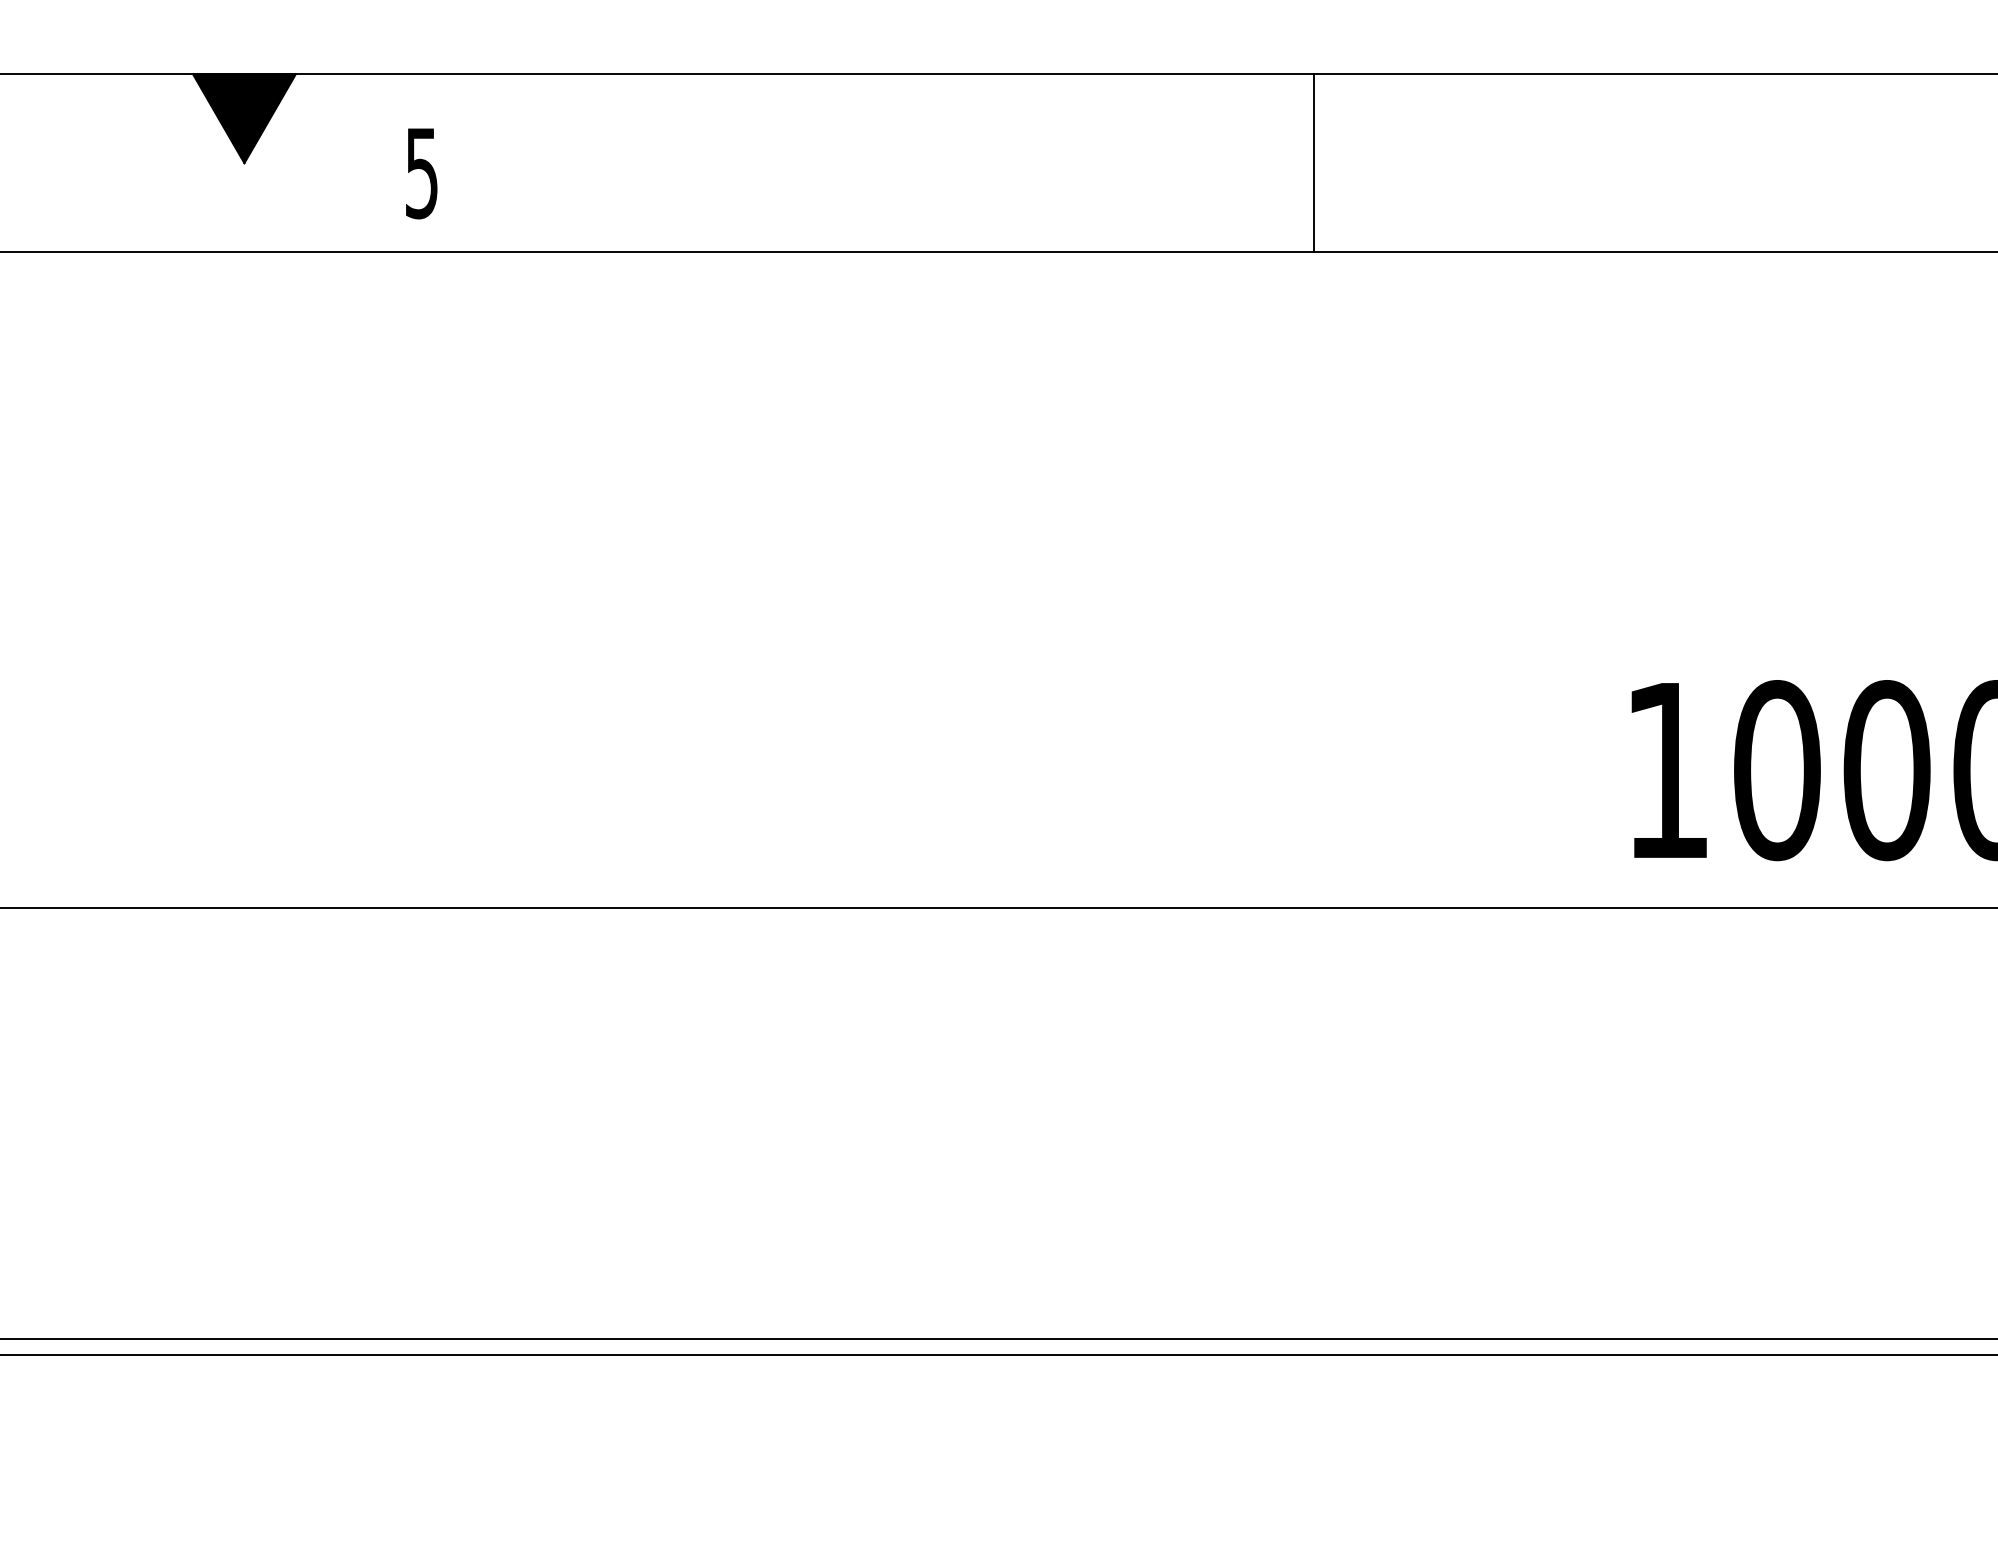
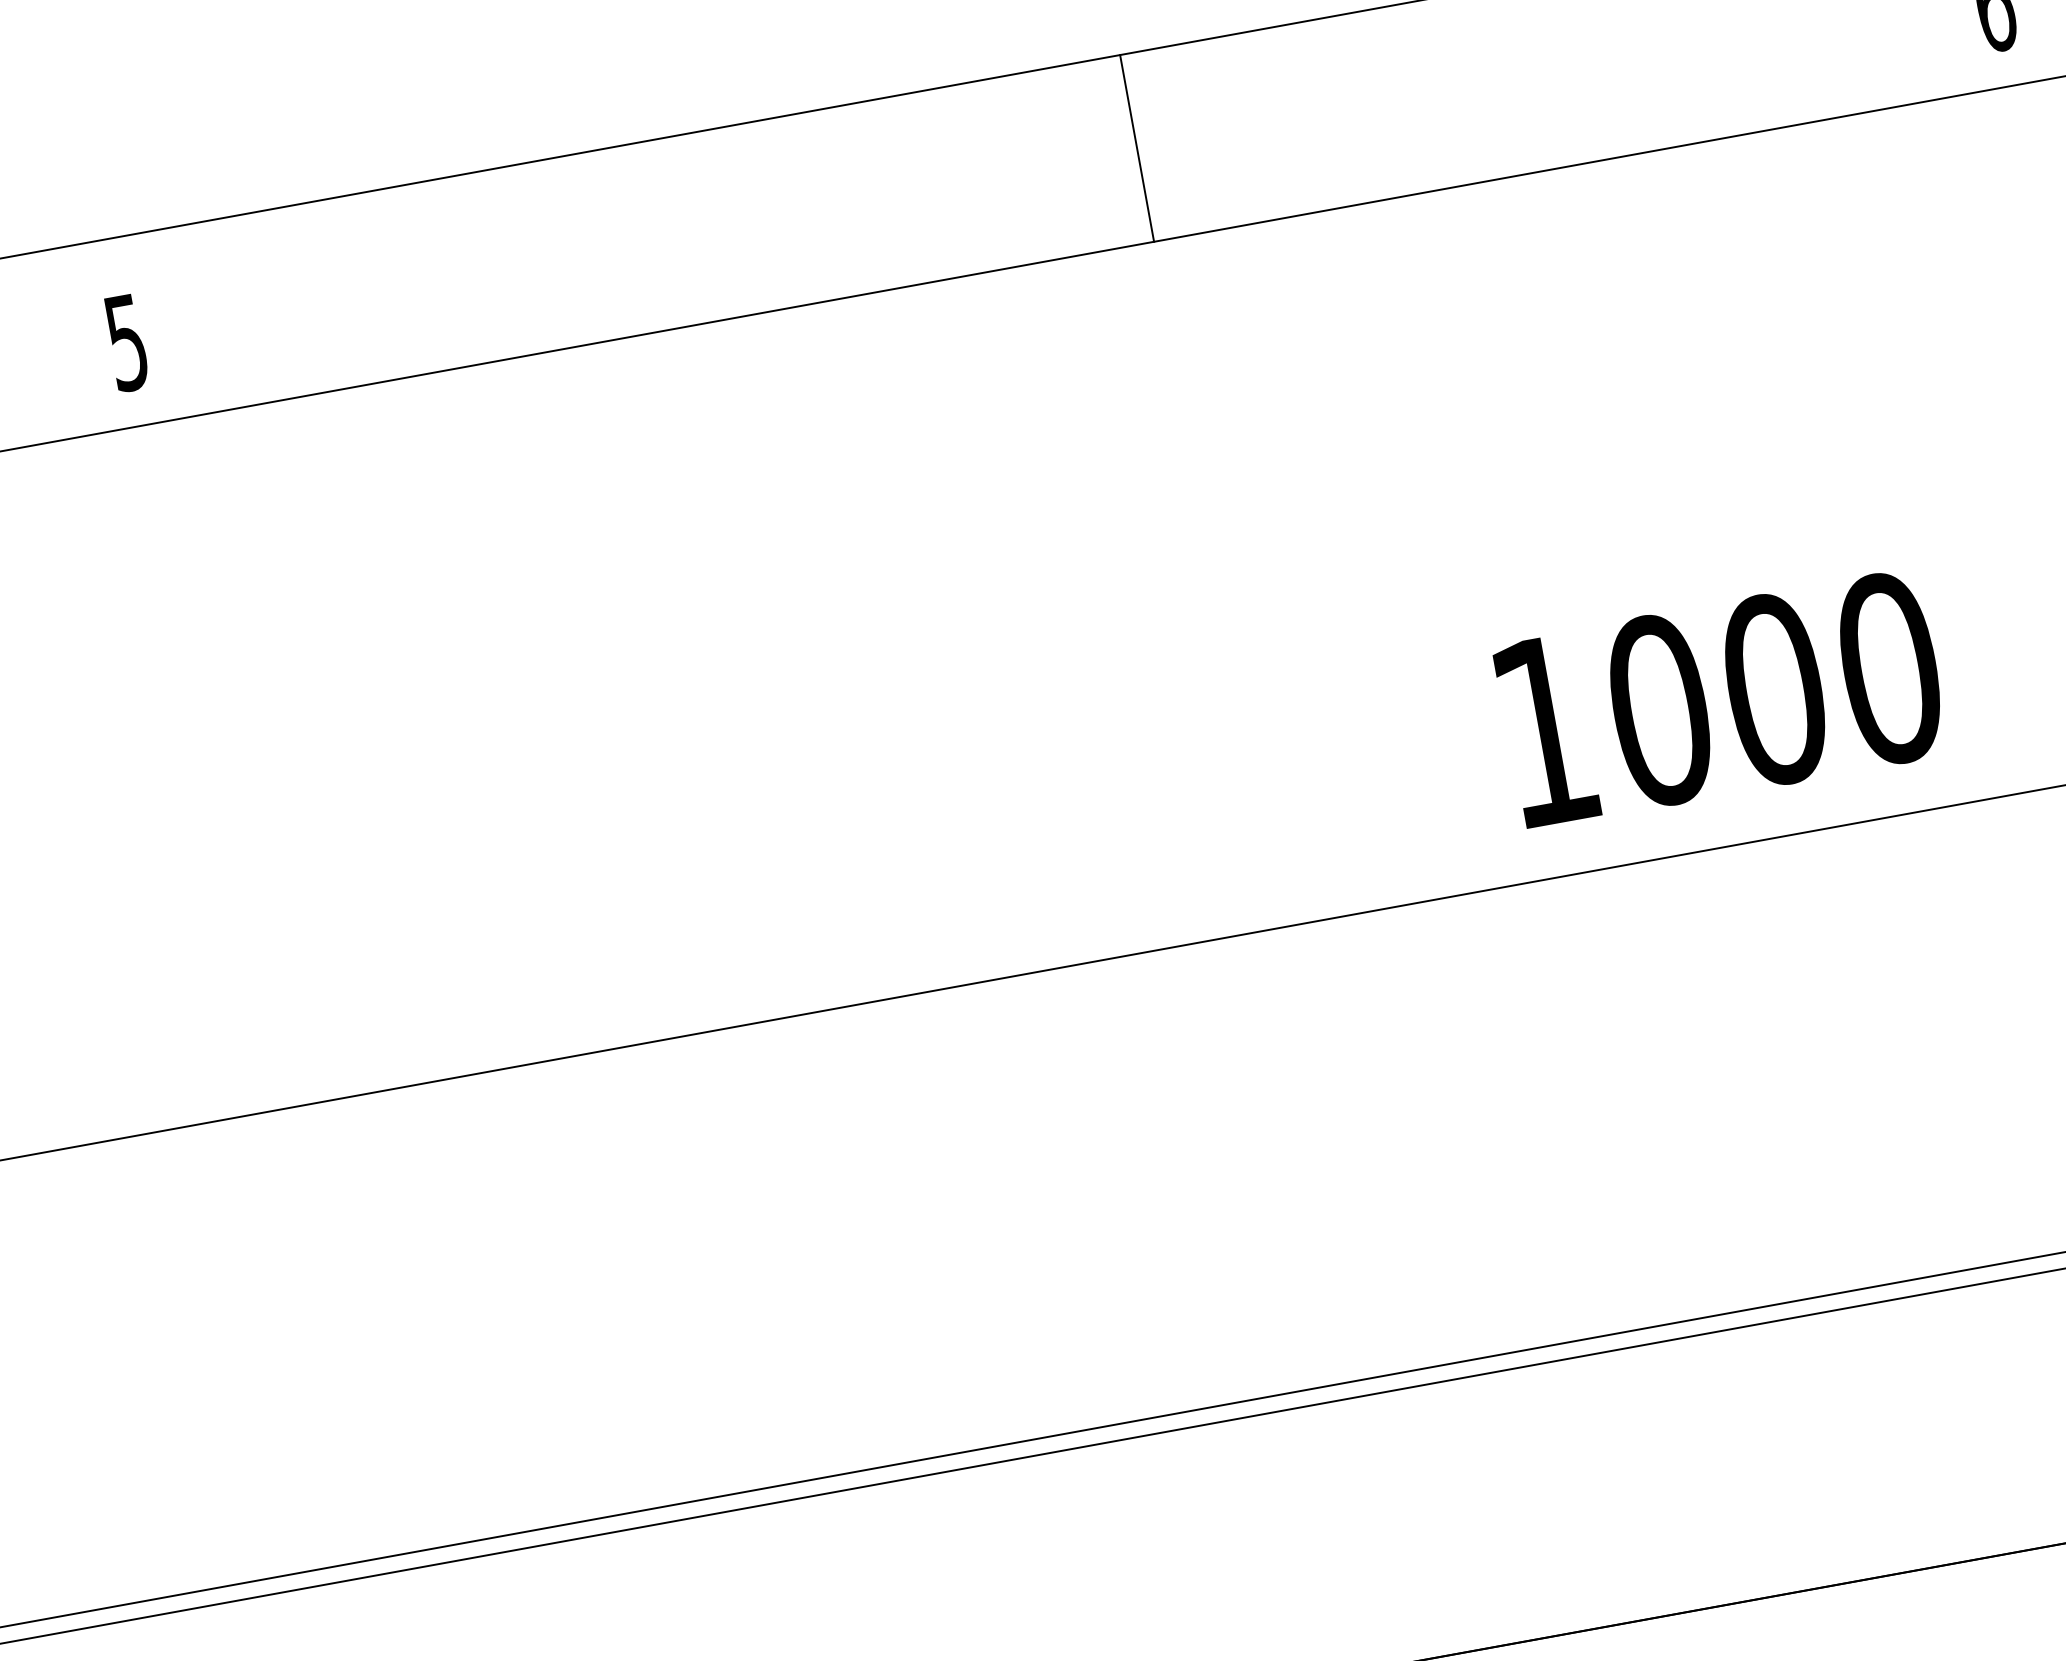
line: (1314, 163) -> (1137, 148), moved

